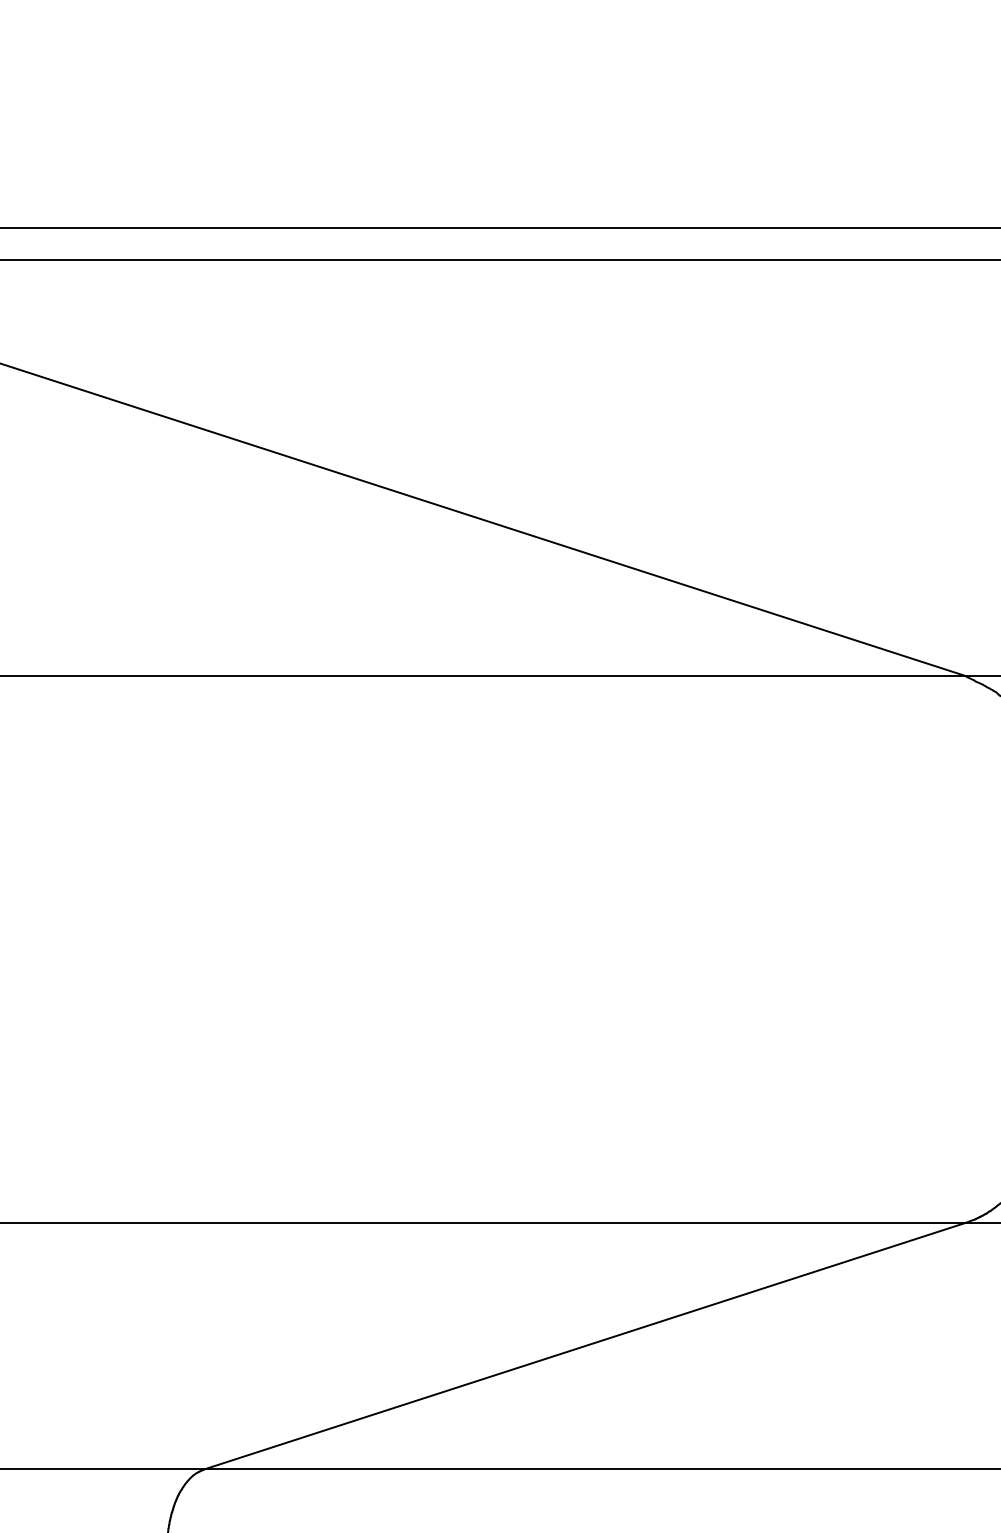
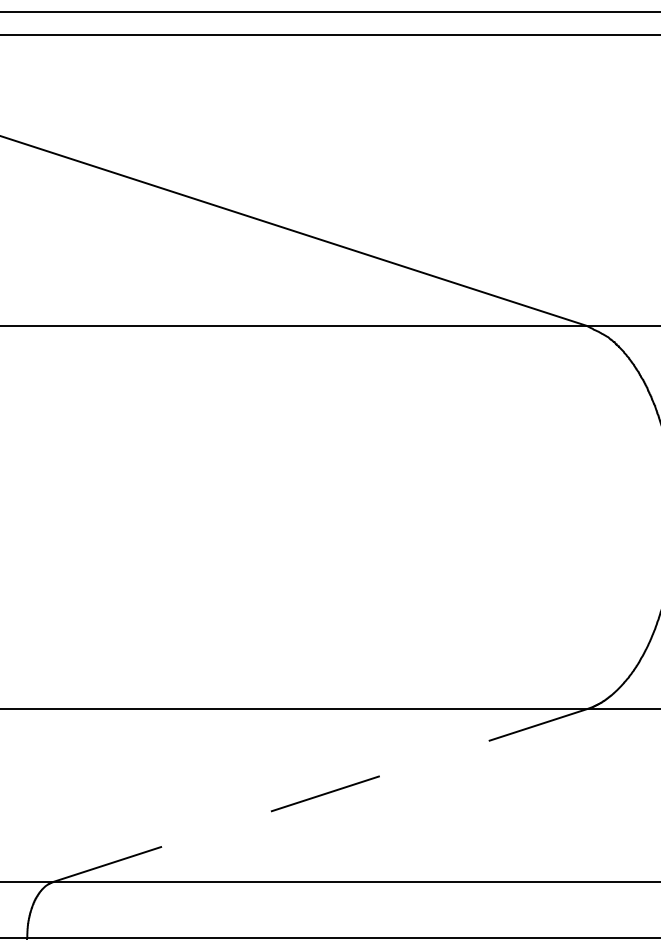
line: (585, 1346) -> (320, 795), solid -> dashed

